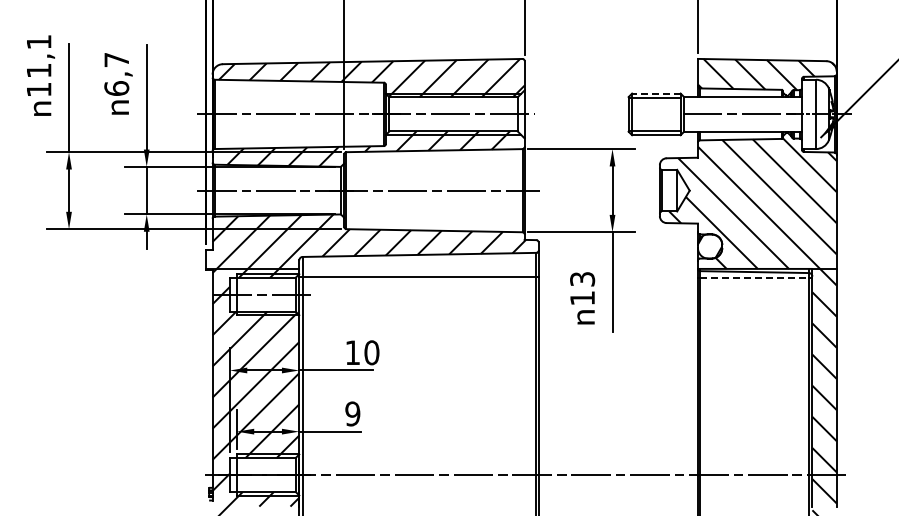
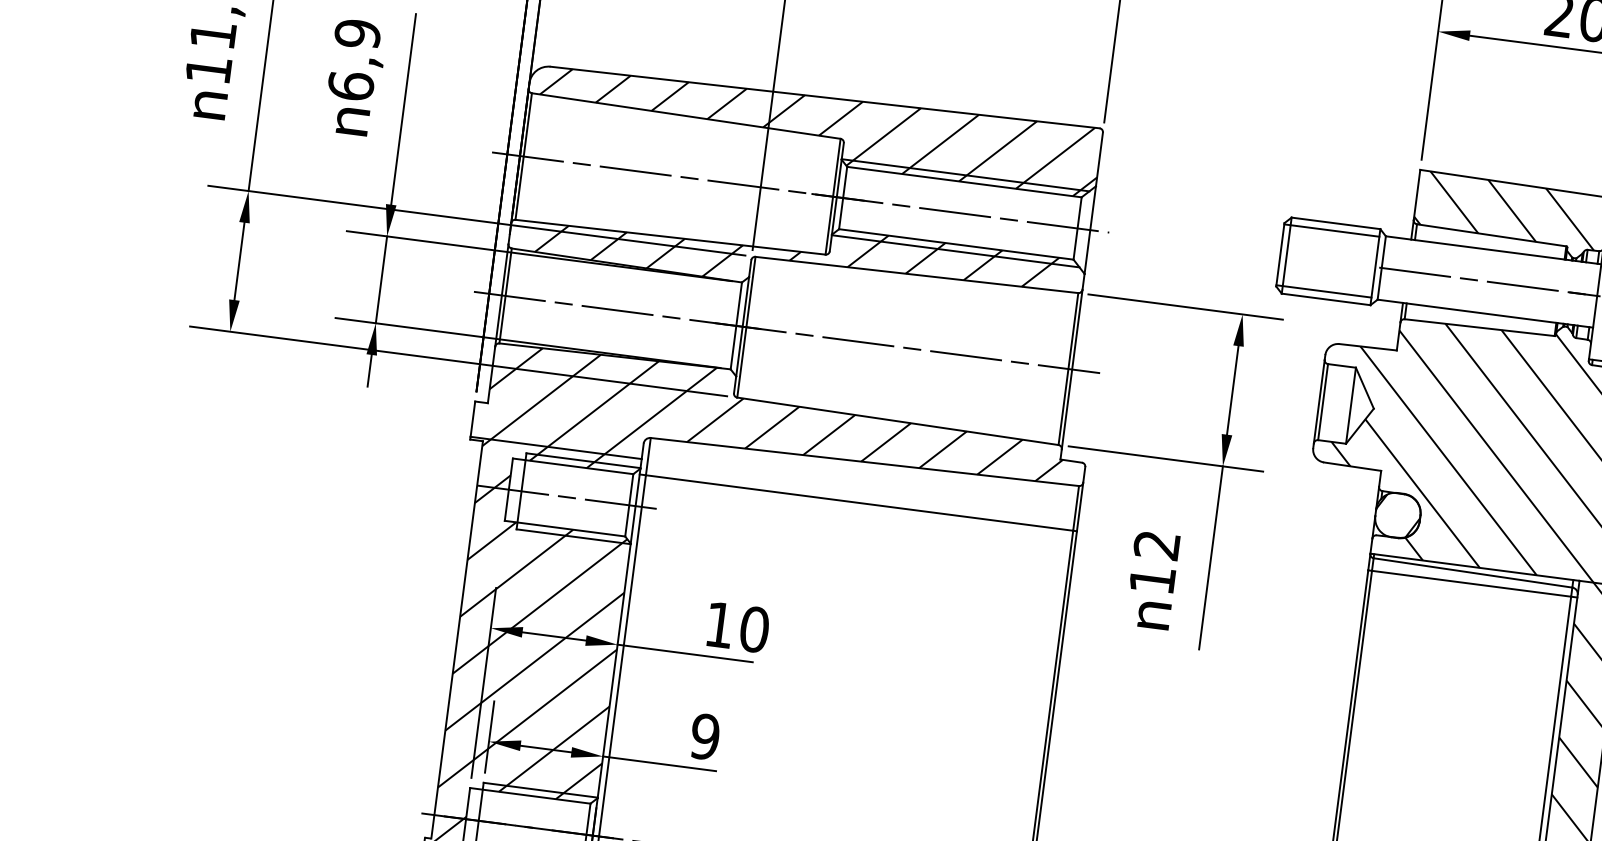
text: (116, 59) -> (357, 32), 6,7 -> 6,9
line: (655, 93) -> (1334, 222), dashed -> solid
line: (755, 278) -> (1473, 584), dashed -> solid
text: (582, 279) -> (1156, 545), 13 -> 12

